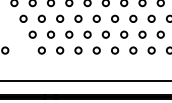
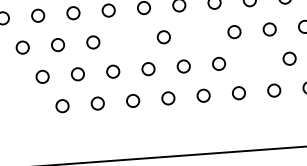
circle: (78, 18) -> (128, 39), removed
circle: (115, 18) -> (199, 33), removed
circle: (142, 34) -> (254, 60), removed

